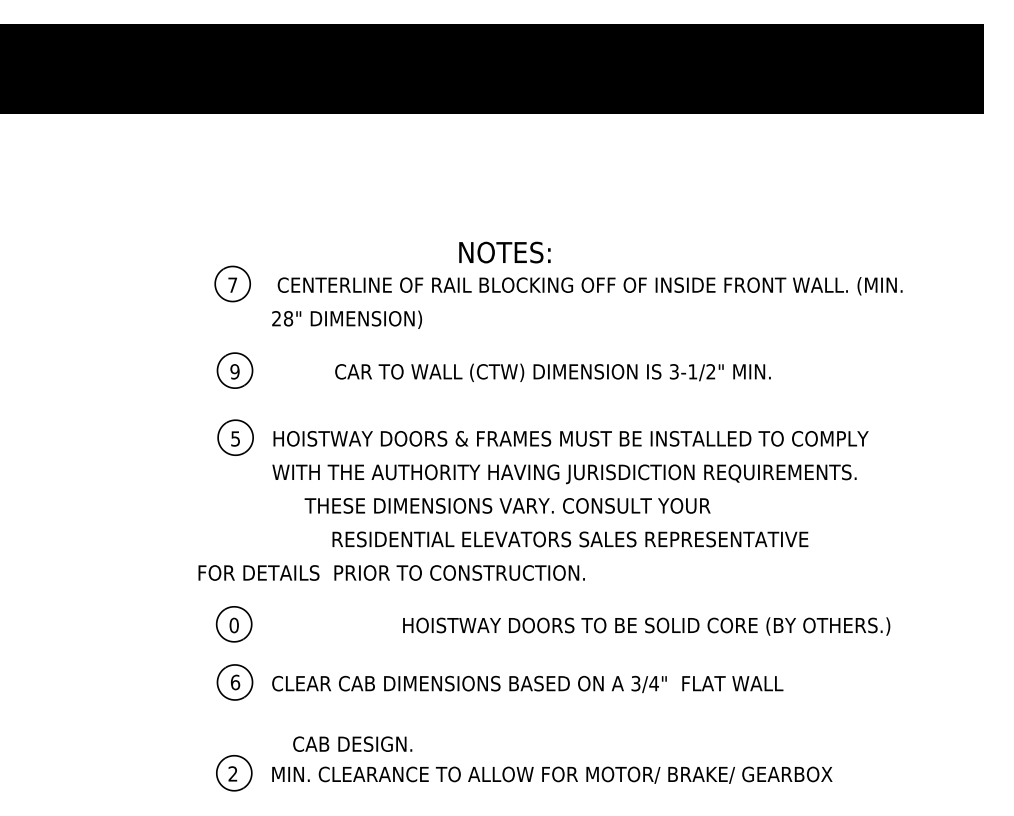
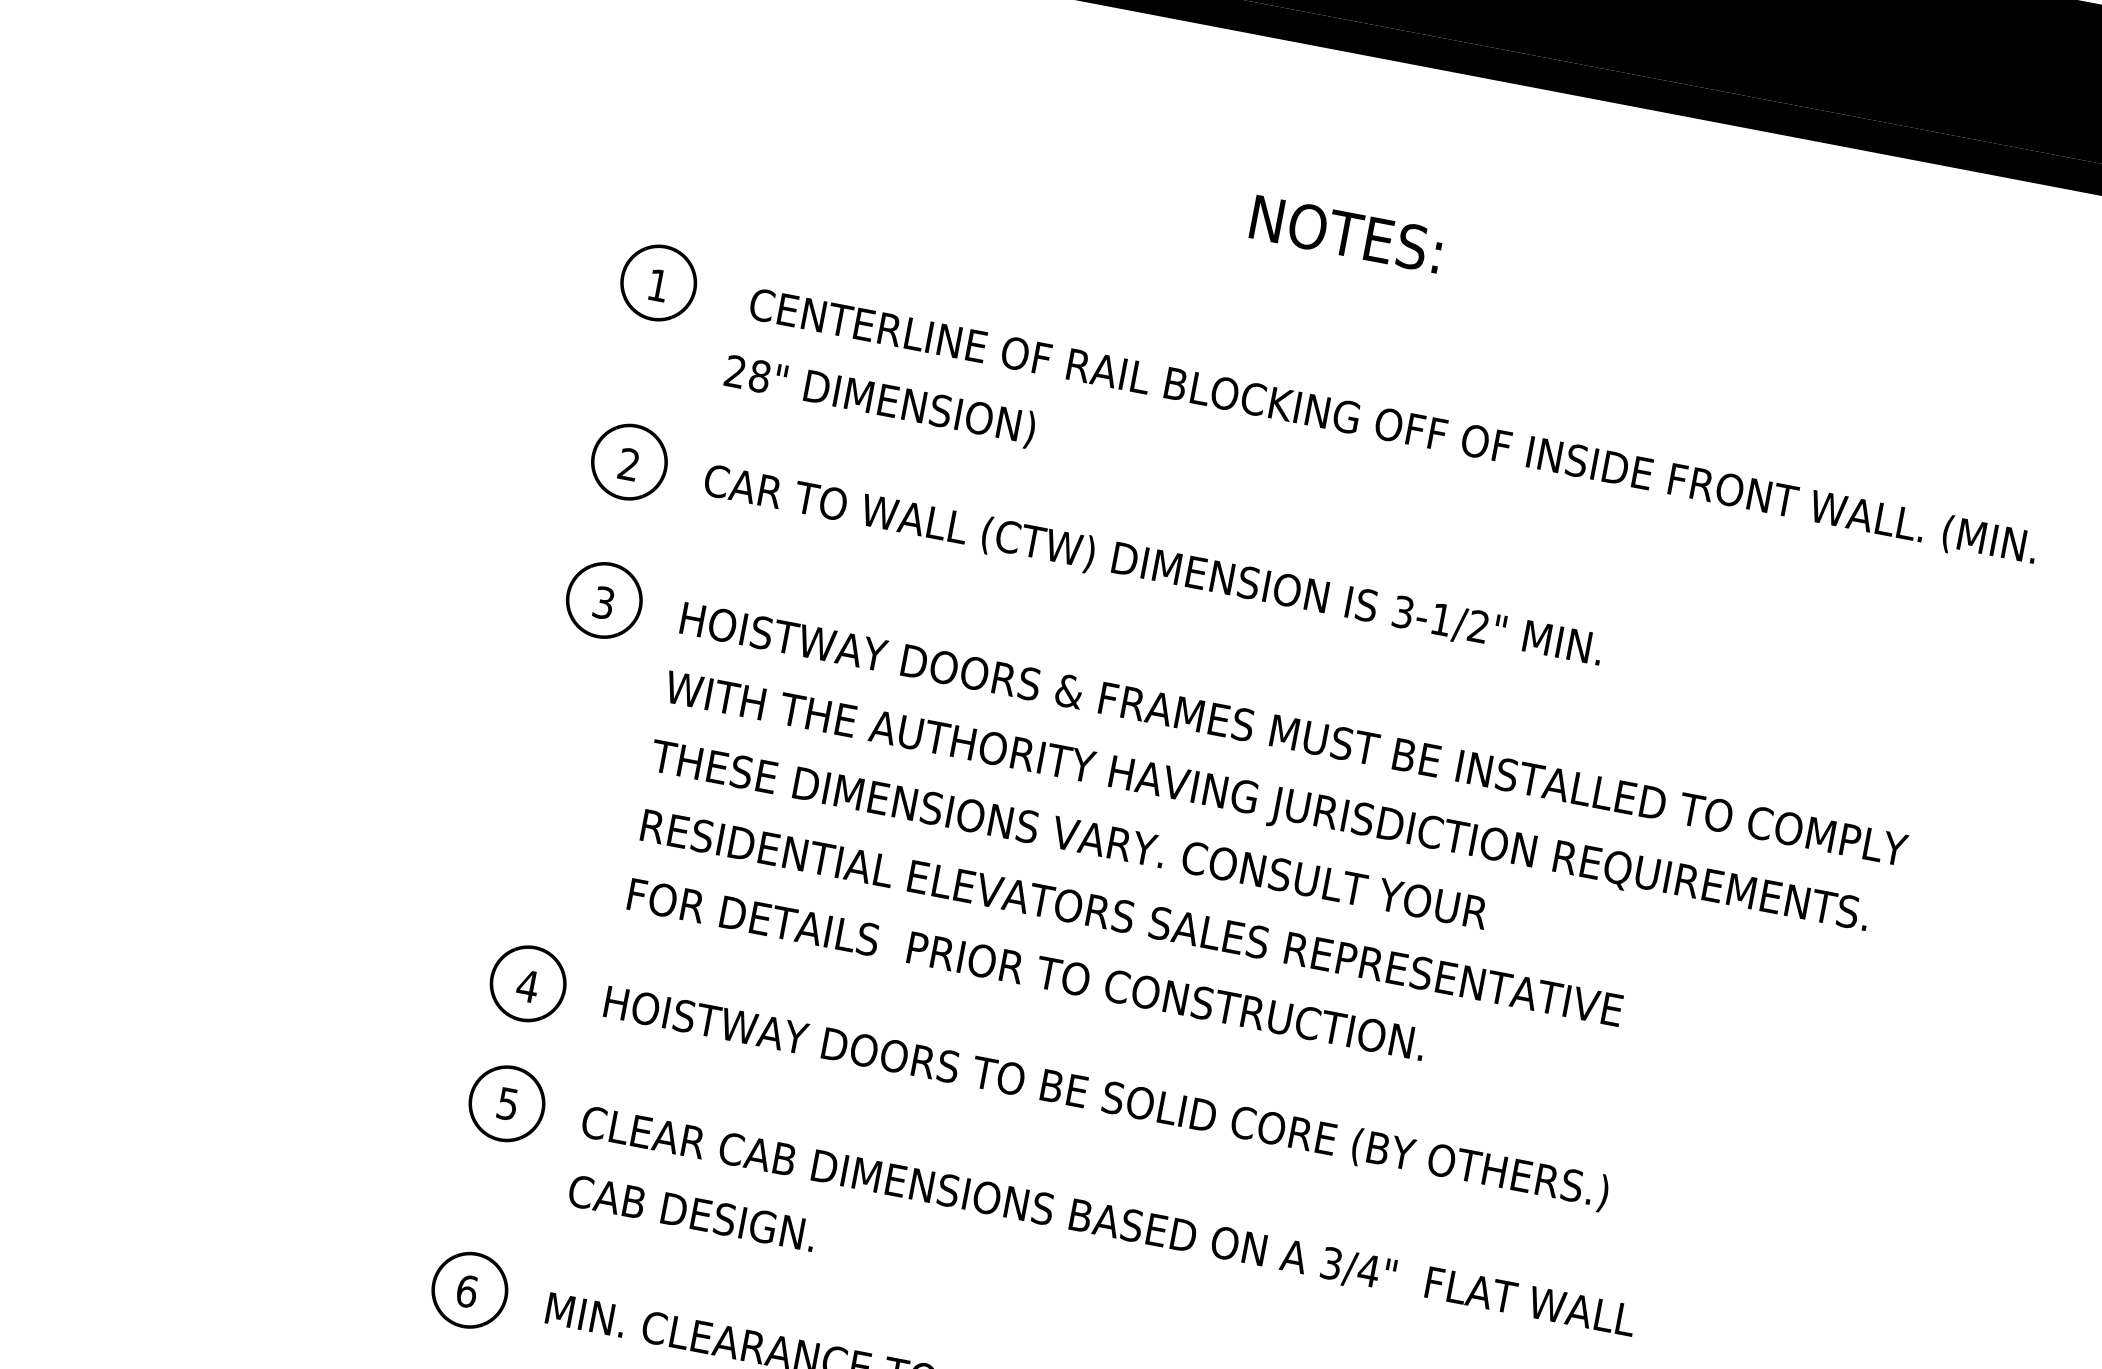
text: (504, 252) -> (1345, 233), moved
text: (232, 284) -> (658, 283), 7 -> 1
text: (234, 371) -> (628, 463), 9 -> 2
text: (552, 372) -> (1152, 565), moved
text: (235, 438) -> (603, 602), 5 -> 3
text: (507, 505) -> (1069, 833), moved
text: (570, 539) -> (1132, 918), moved
text: (391, 572) -> (1026, 968), moved
text: (234, 625) -> (528, 986), 0 -> 4
text: (646, 626) -> (1106, 1098), moved
text: (235, 682) -> (508, 1104), 6 -> 5
text: (352, 743) -> (692, 1211), moved
text: (232, 773) -> (466, 1290), 2 -> 6

